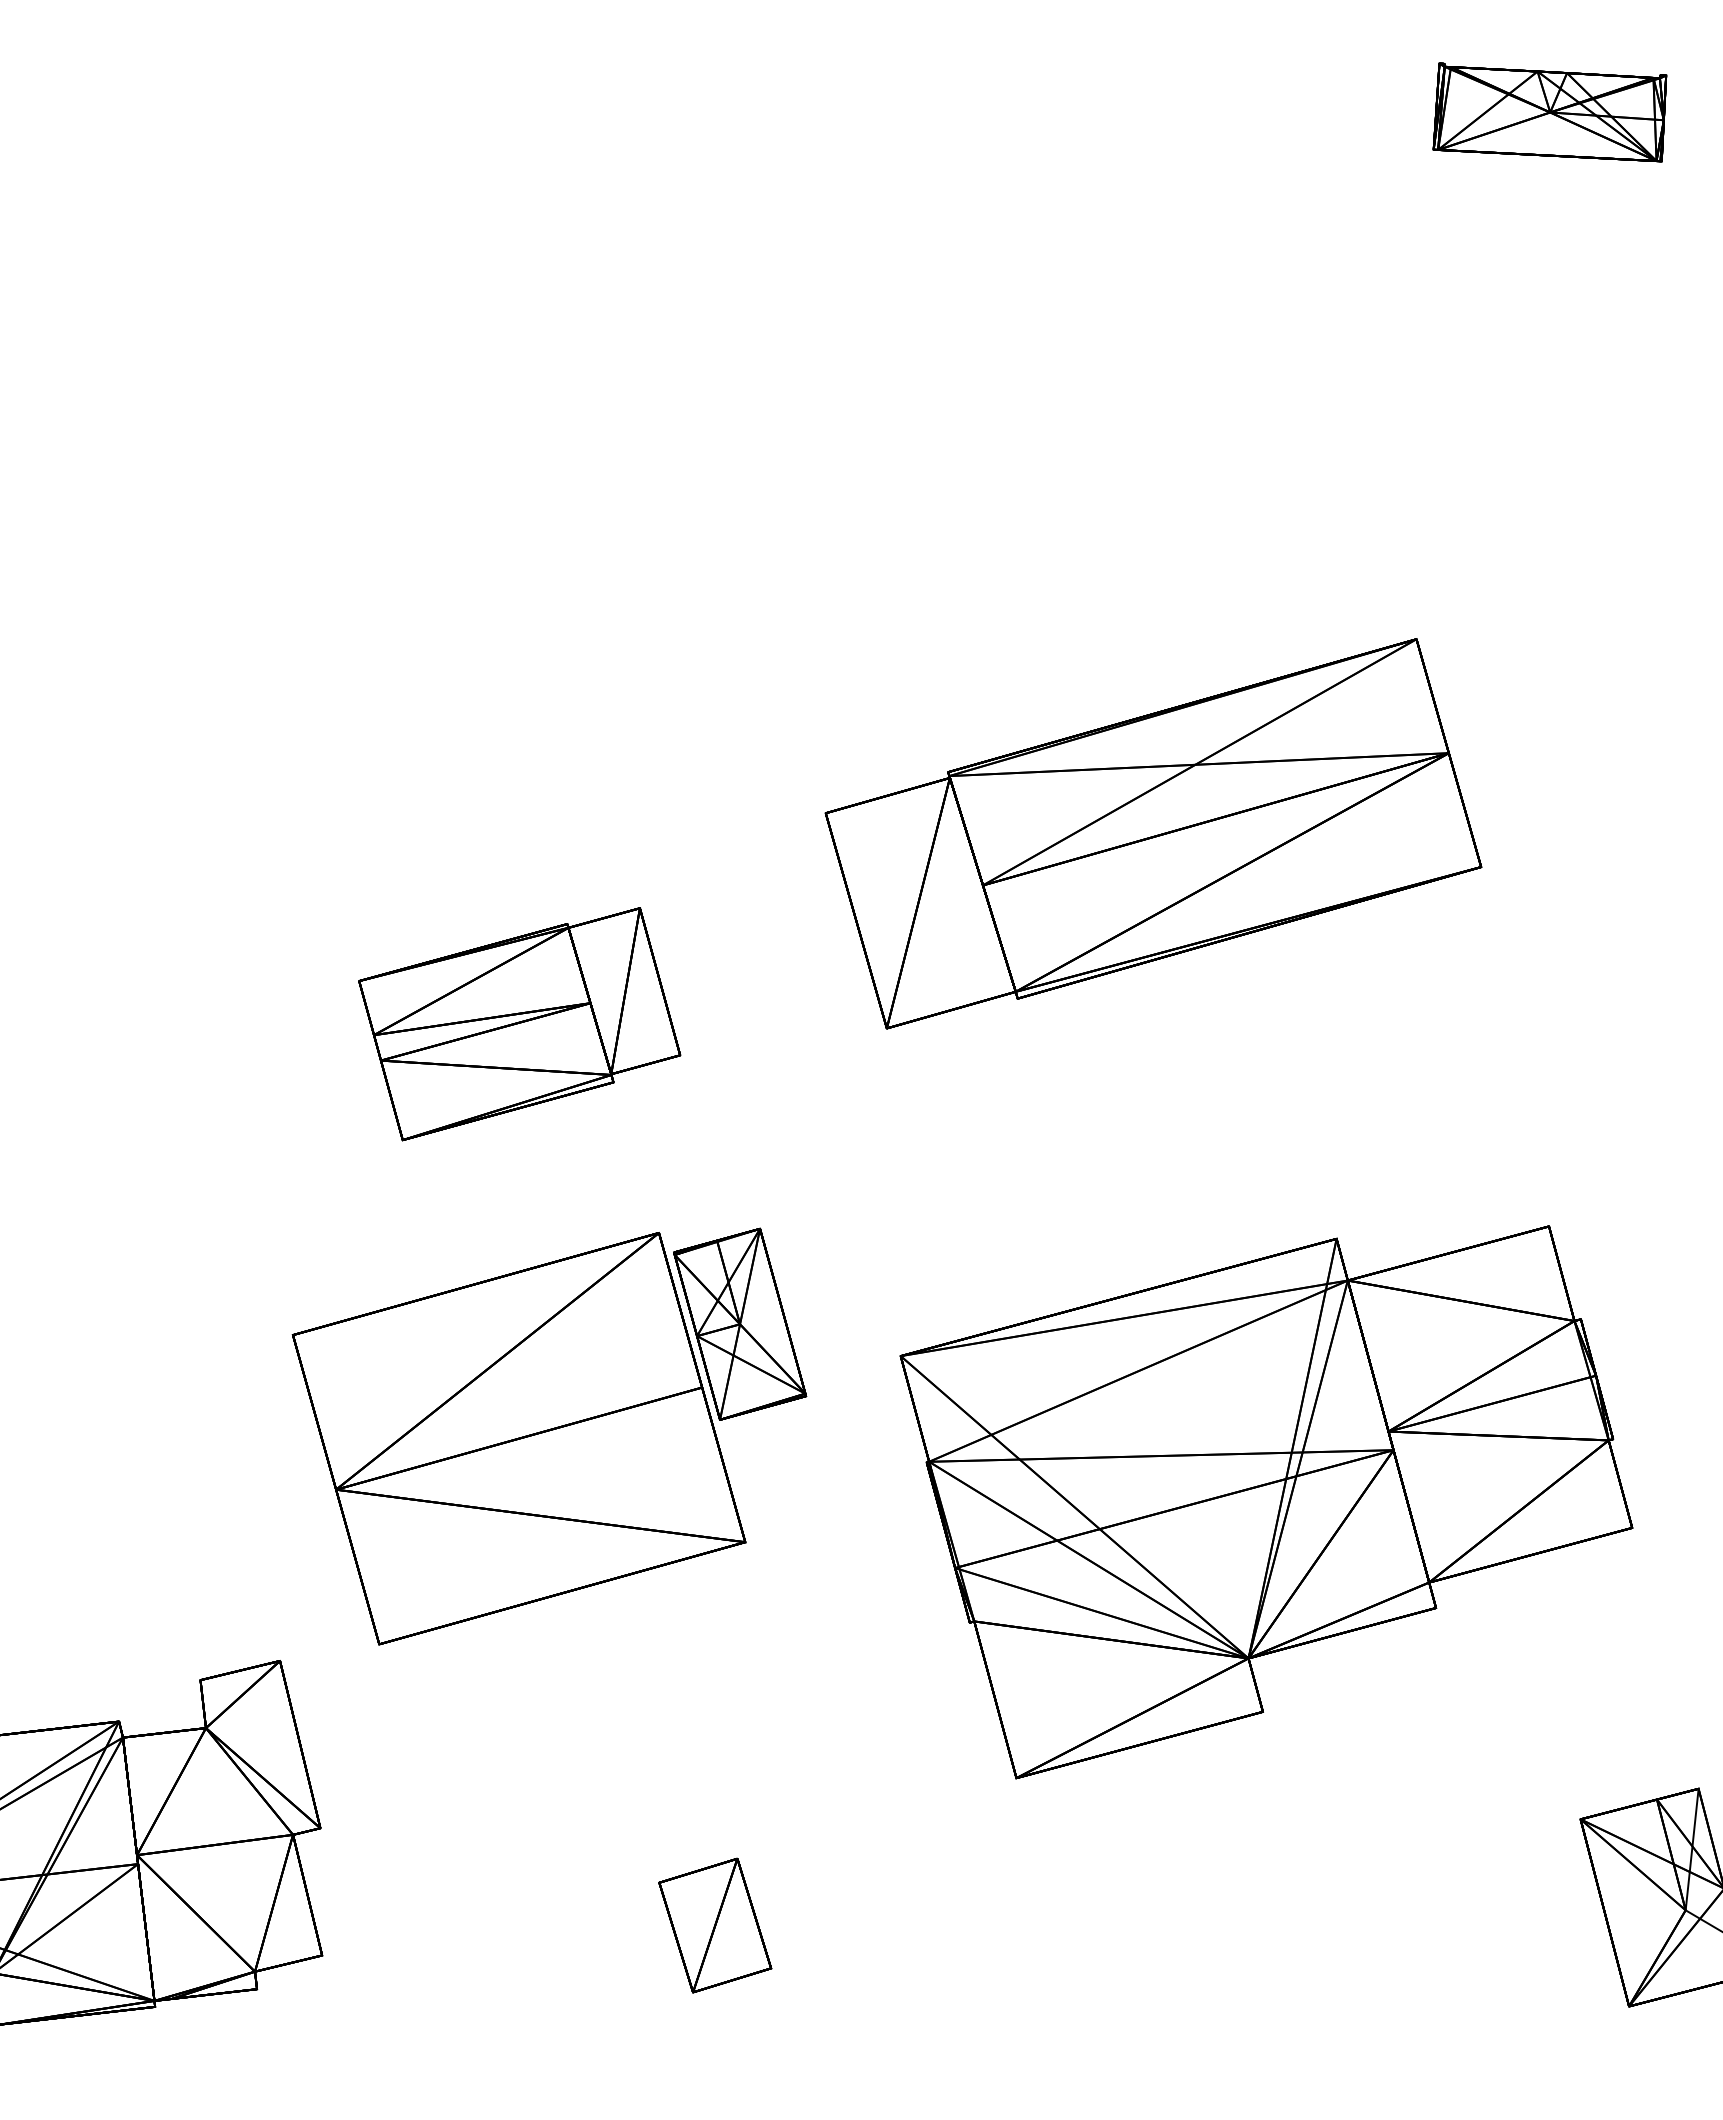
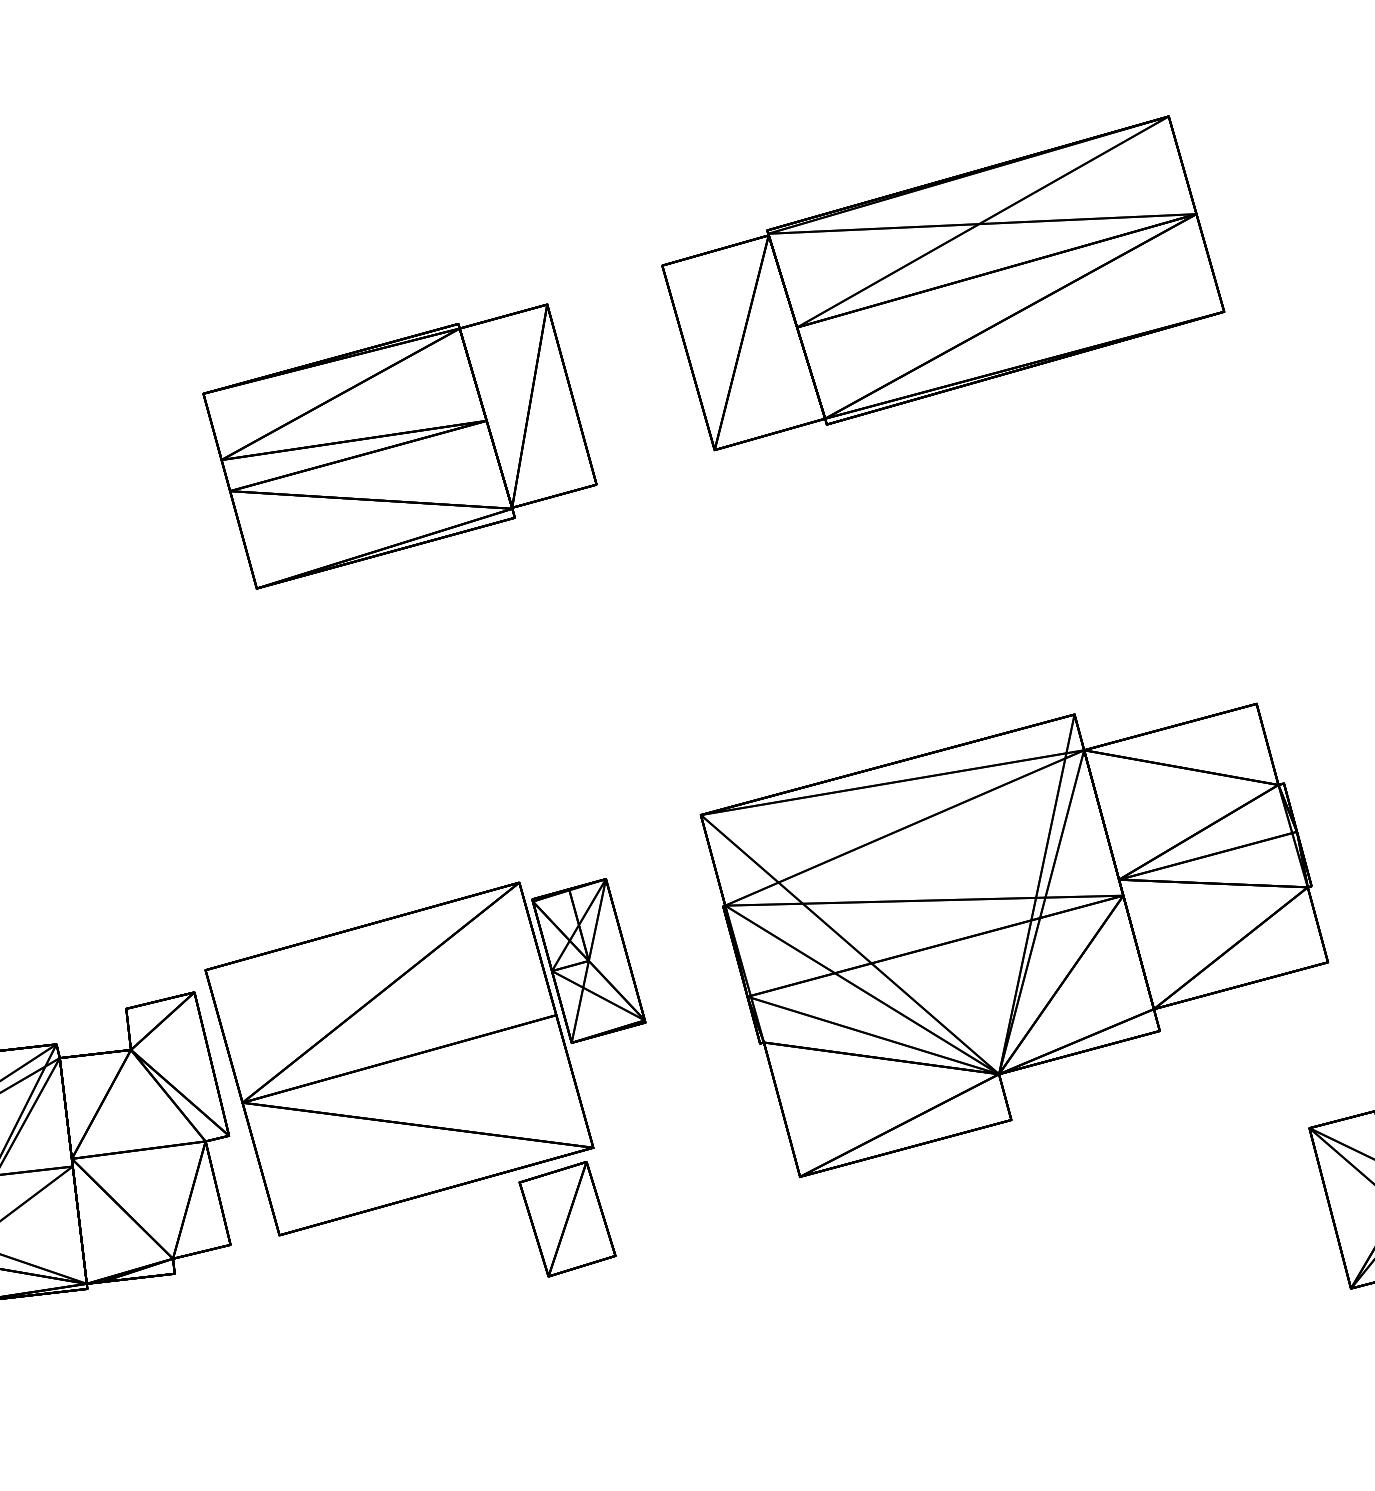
part: (519, 1023) -> (399, 445), size x1.43
part: (549, 1436) -> (425, 1057), moved
part: (1266, 1502) -> (1014, 940), moved

